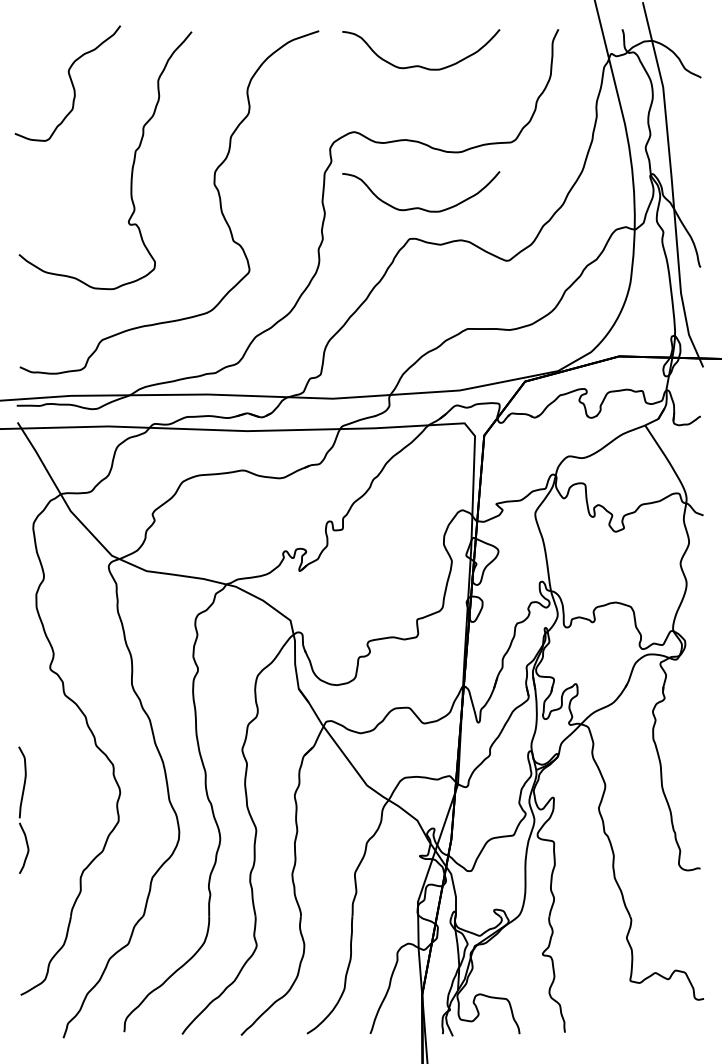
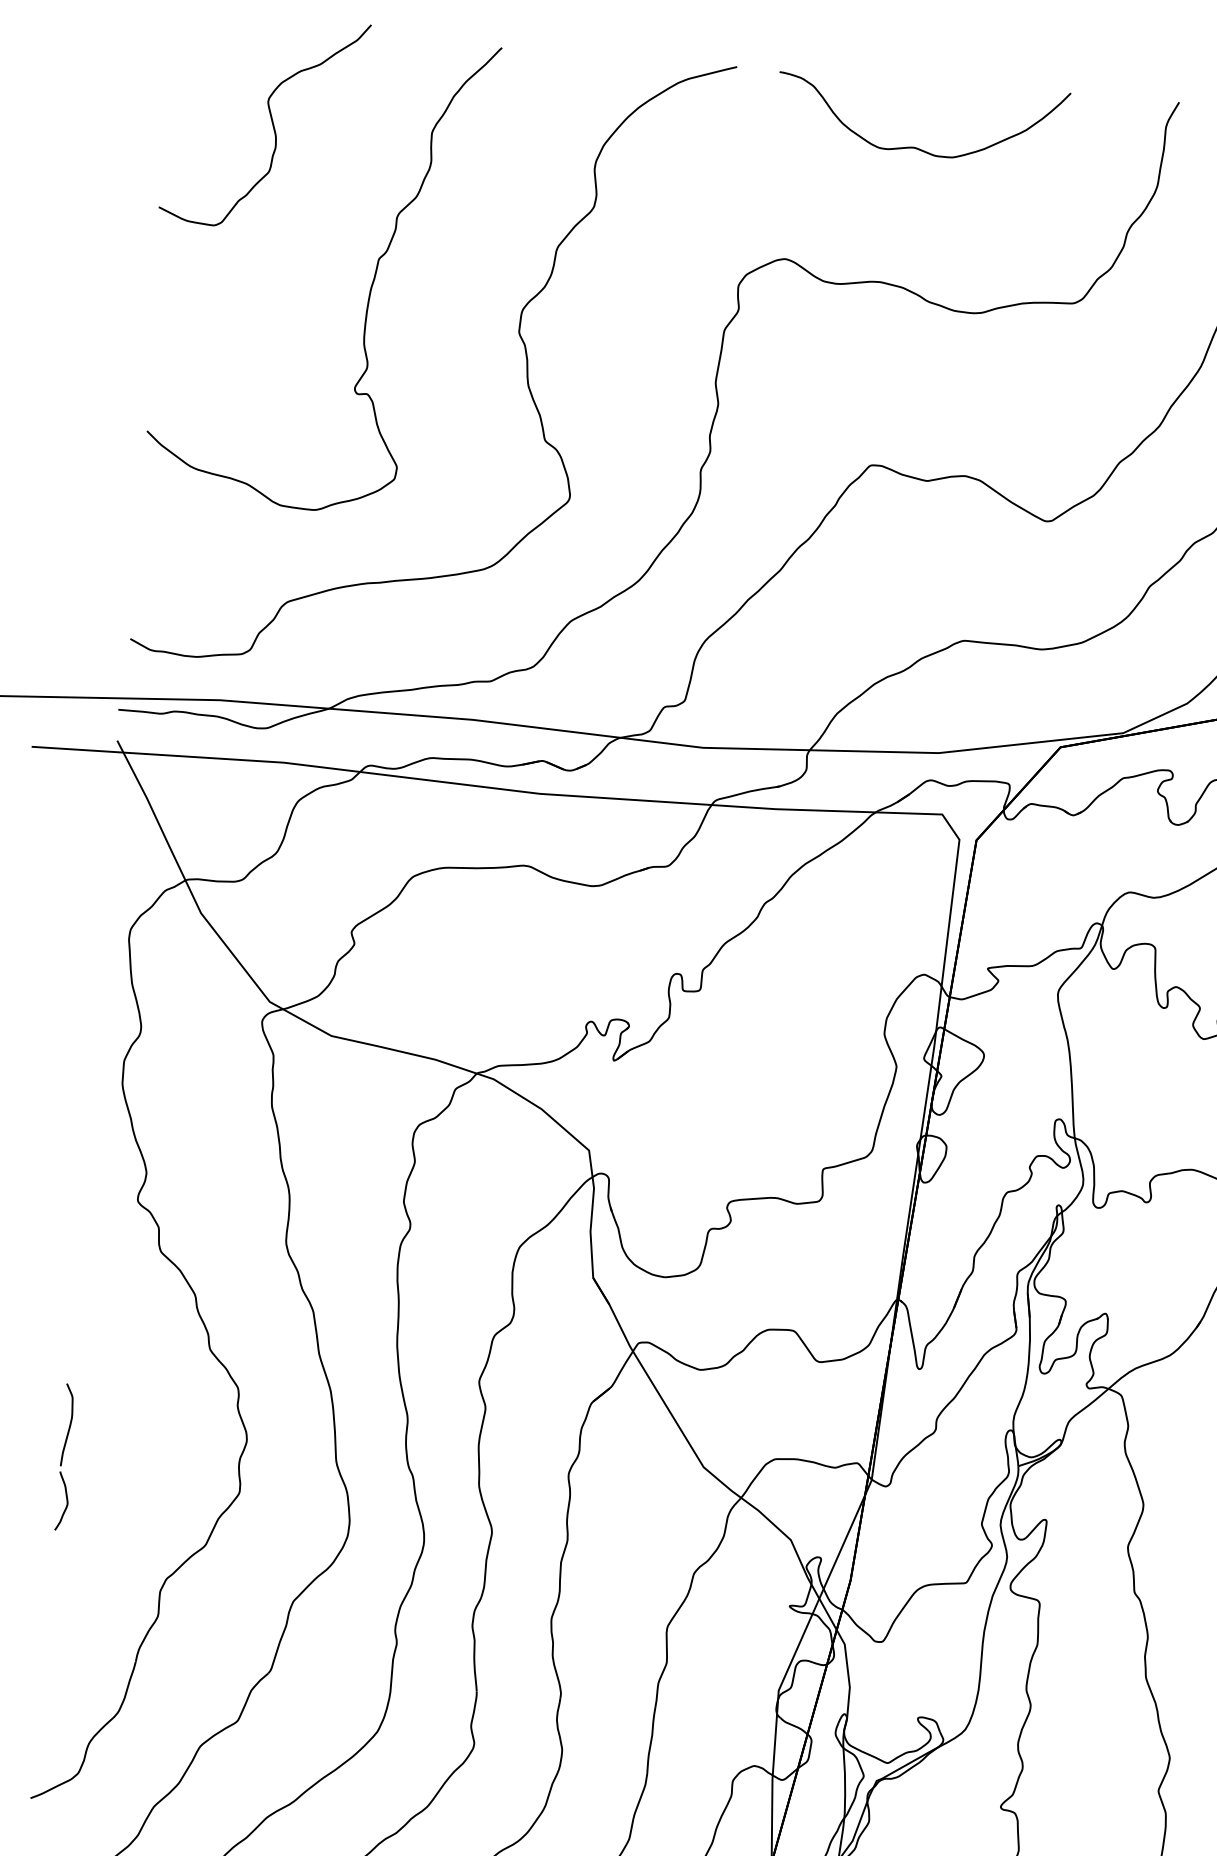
curve: (420, 207) -> (895, 408), removed
part: (23, 809) -> (65, 1456), size x0.62

